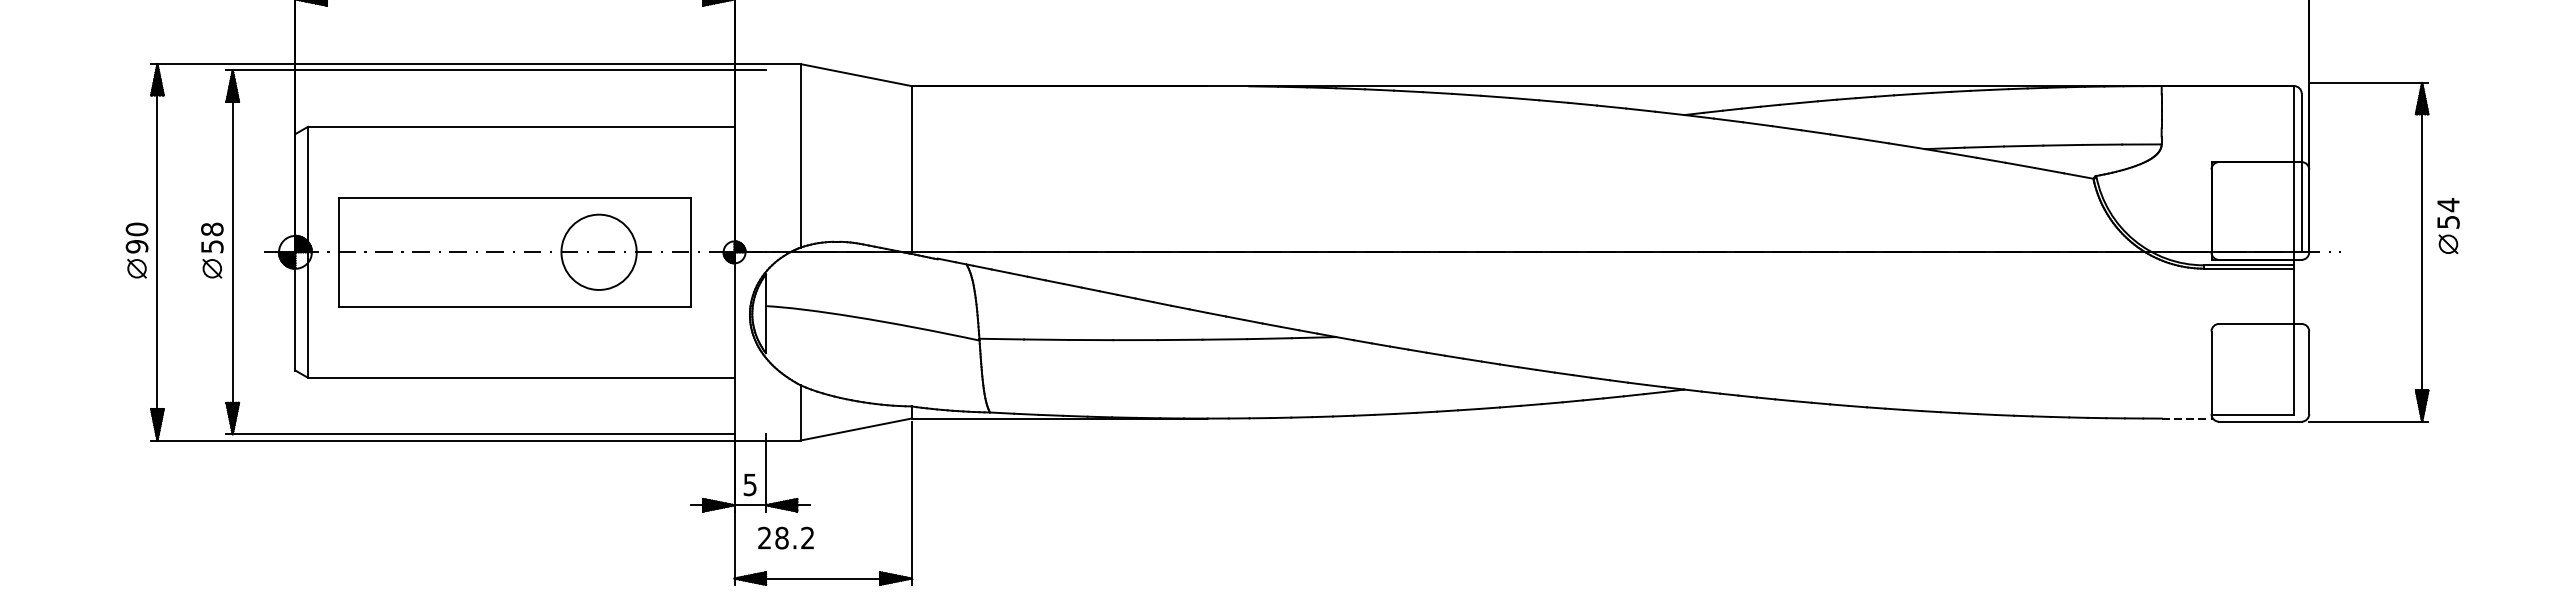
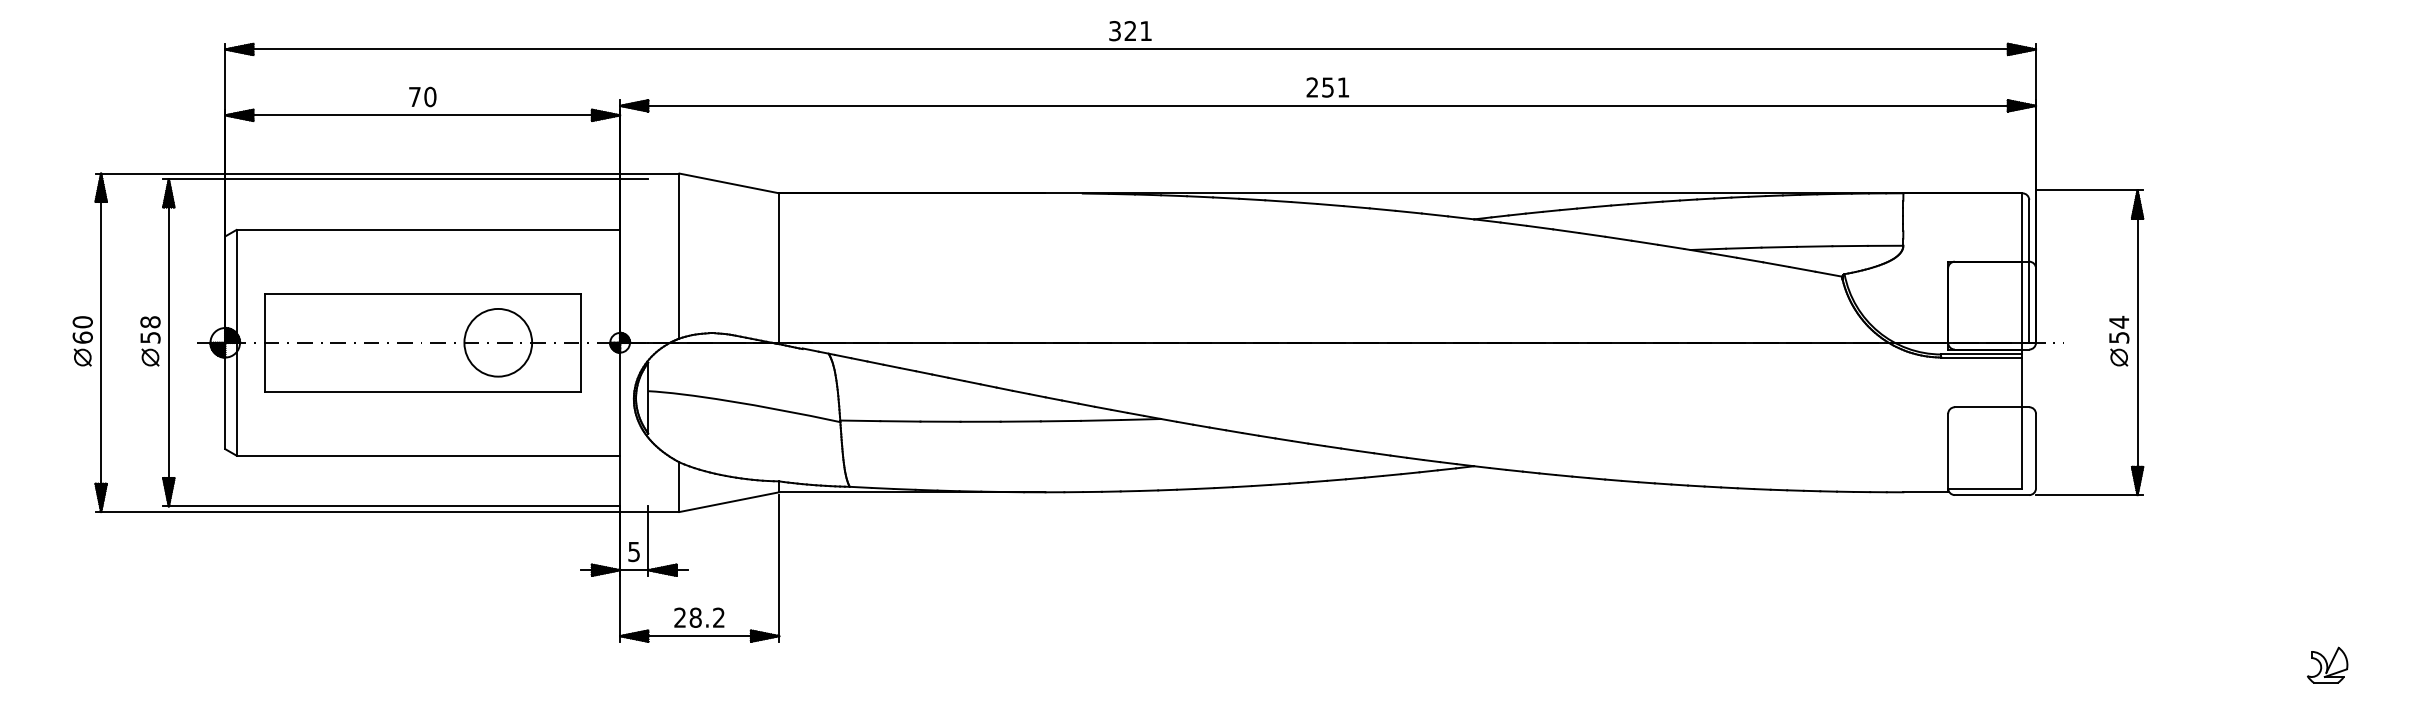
part: (2448, 225) -> (2119, 340), moved
text: (136, 246) -> (82, 337), 90 -> 60
line: (2187, 418) -> (1926, 492), dashed -> solid
text: (786, 537) -> (699, 617), moved

